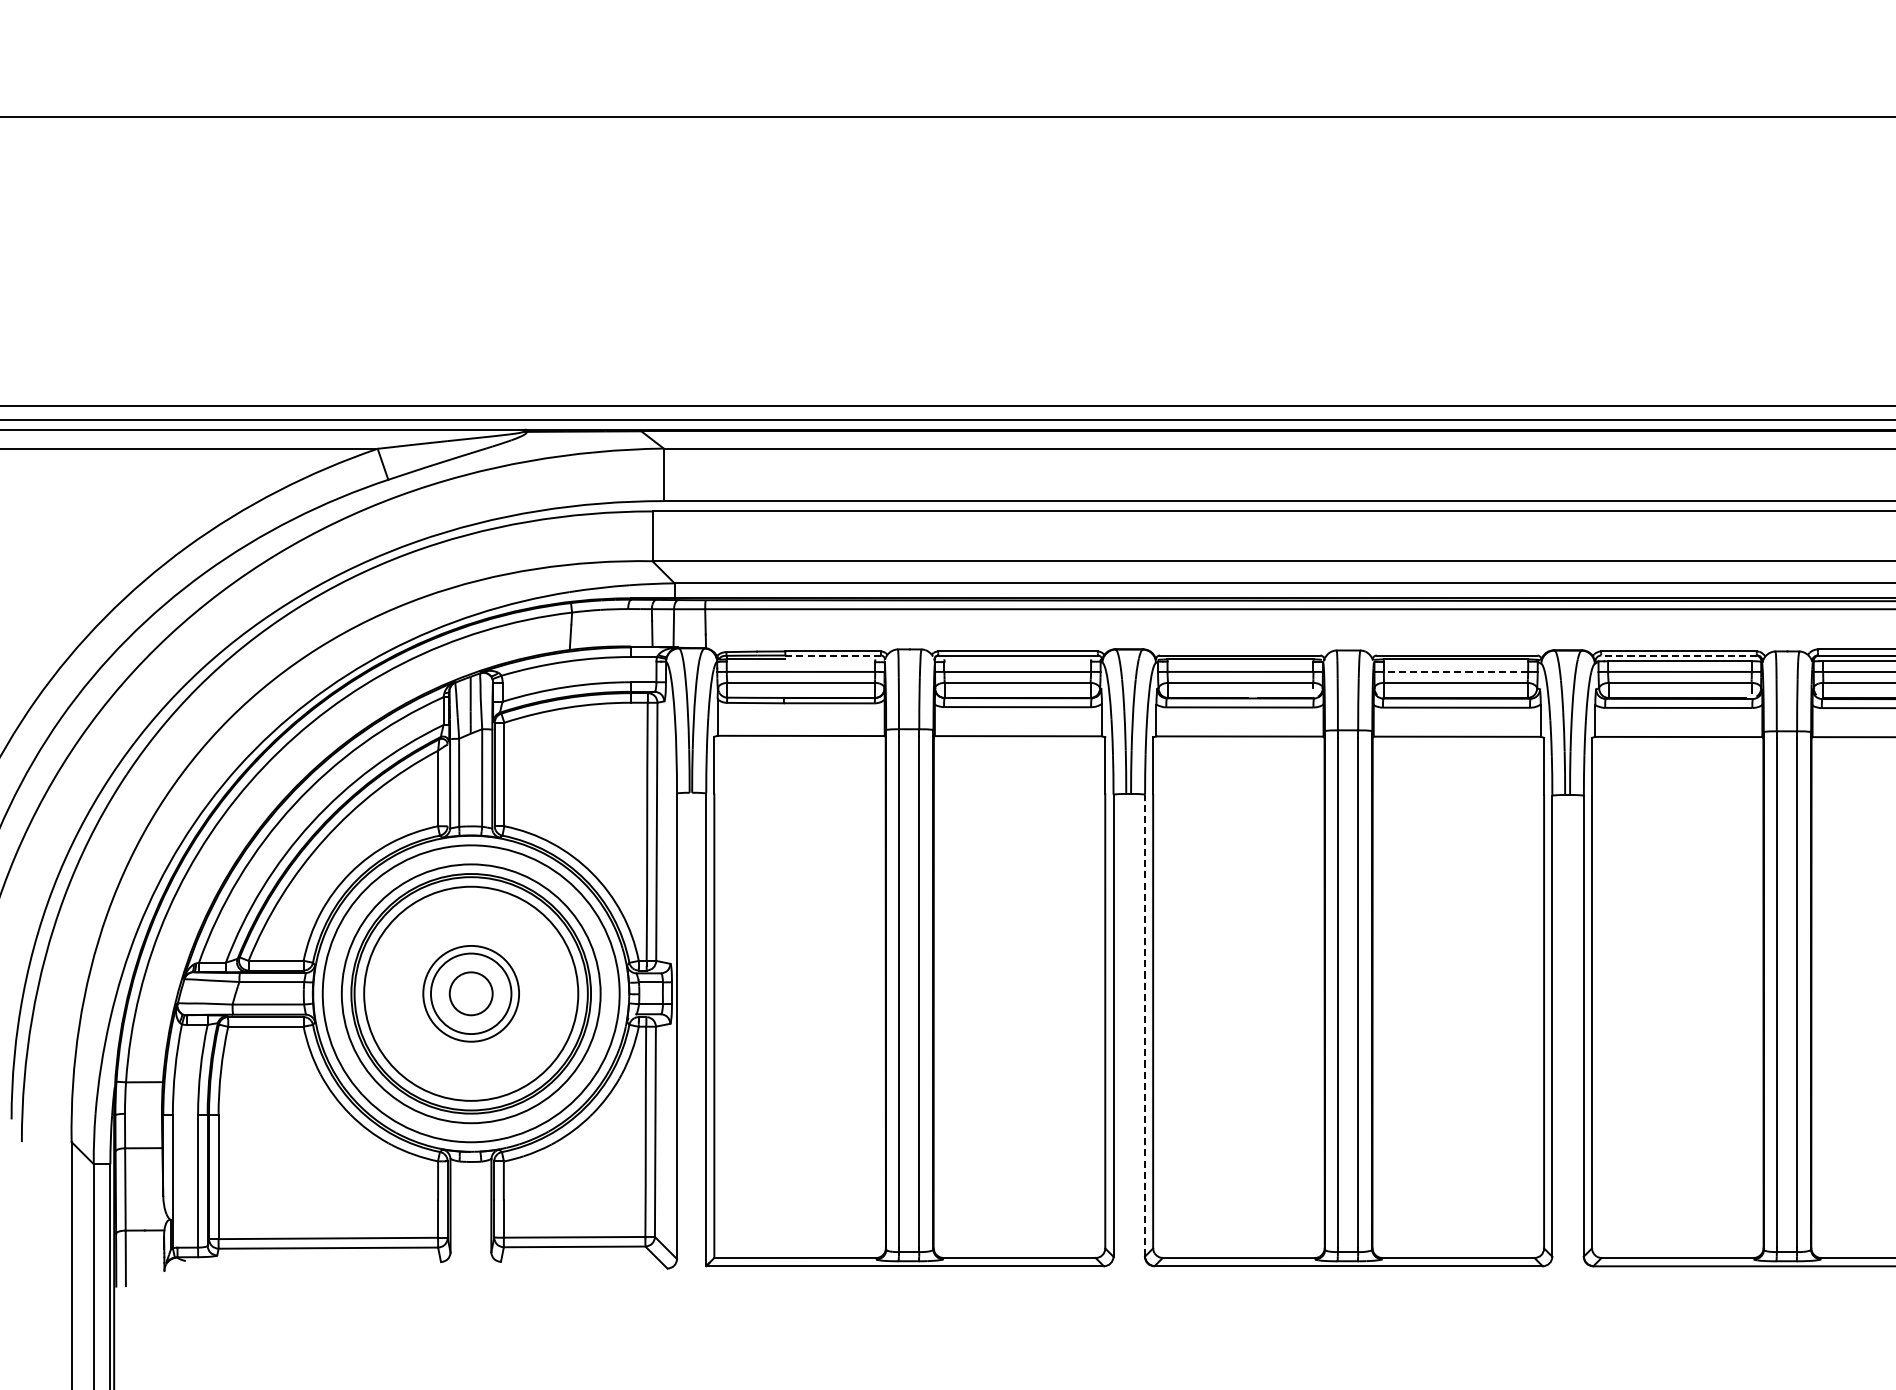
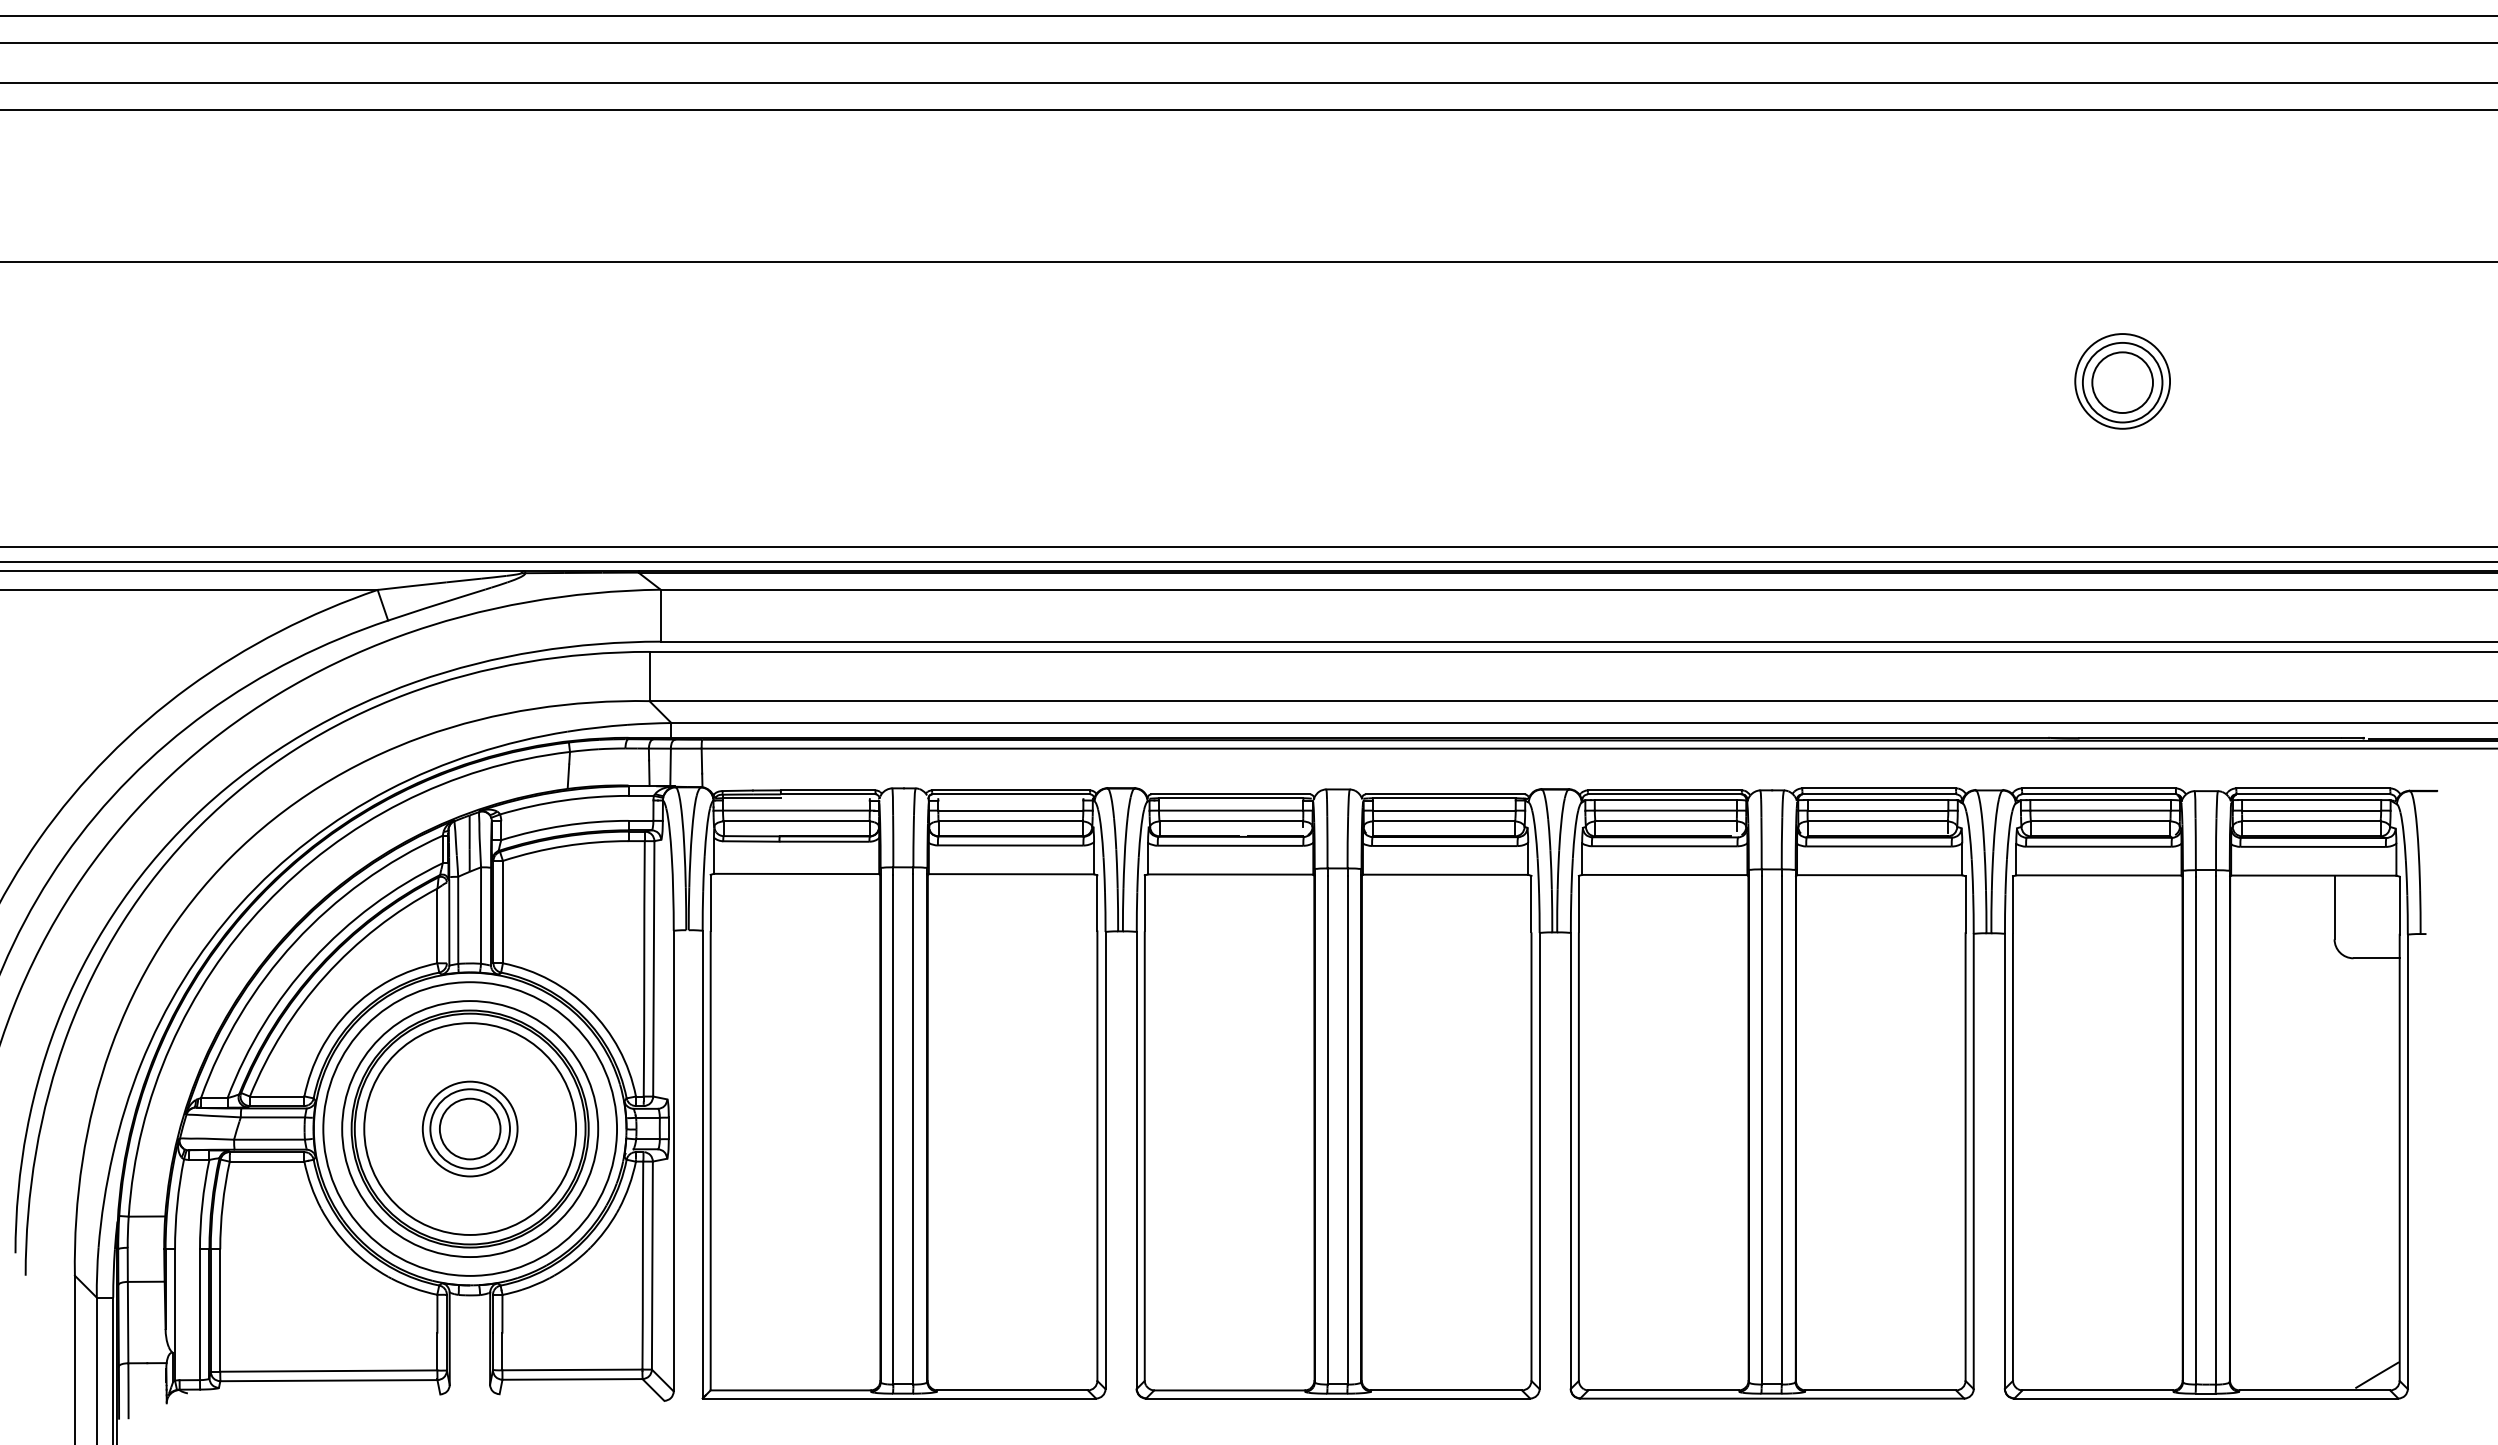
line: (833, 655) -> (828, 794), dashed -> solid
line: (1679, 655) -> (1665, 794), dashed -> solid
line: (1455, 671) -> (1443, 810), dashed -> solid
circle: (470, 993) -> (469, 1128), size x1.43
line: (1144, 1025) -> (1136, 1160), dashed -> solid

